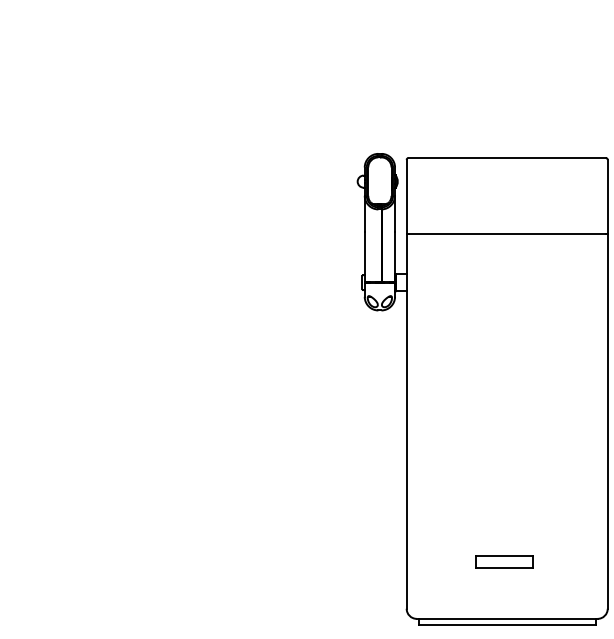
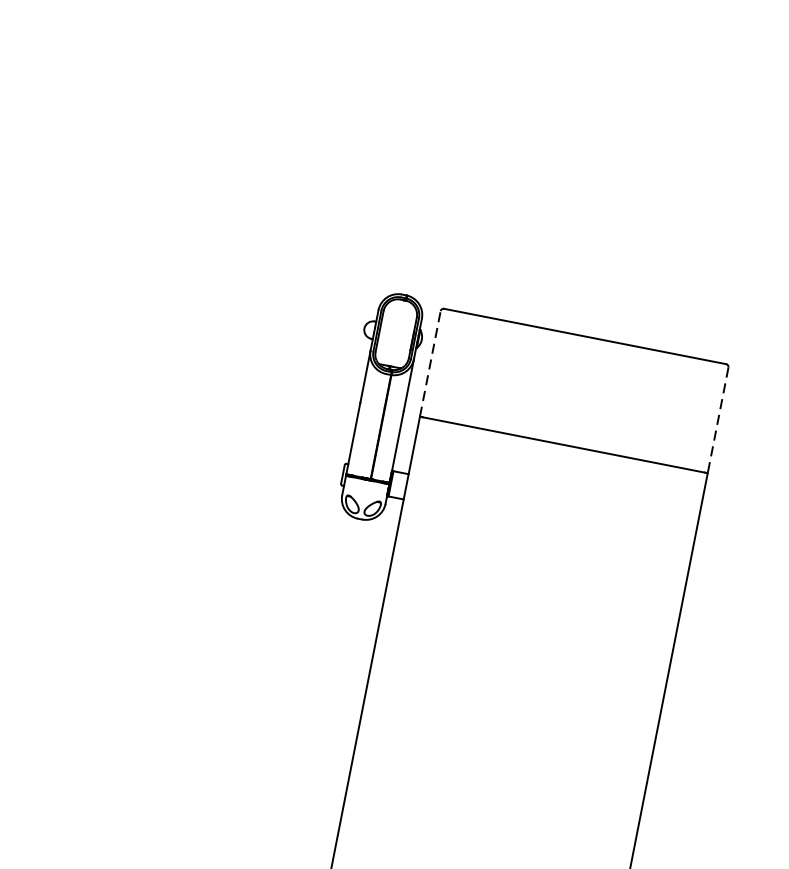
line: (406, 196) -> (430, 363), solid -> dashed
line: (607, 196) -> (717, 419), solid -> dashed

